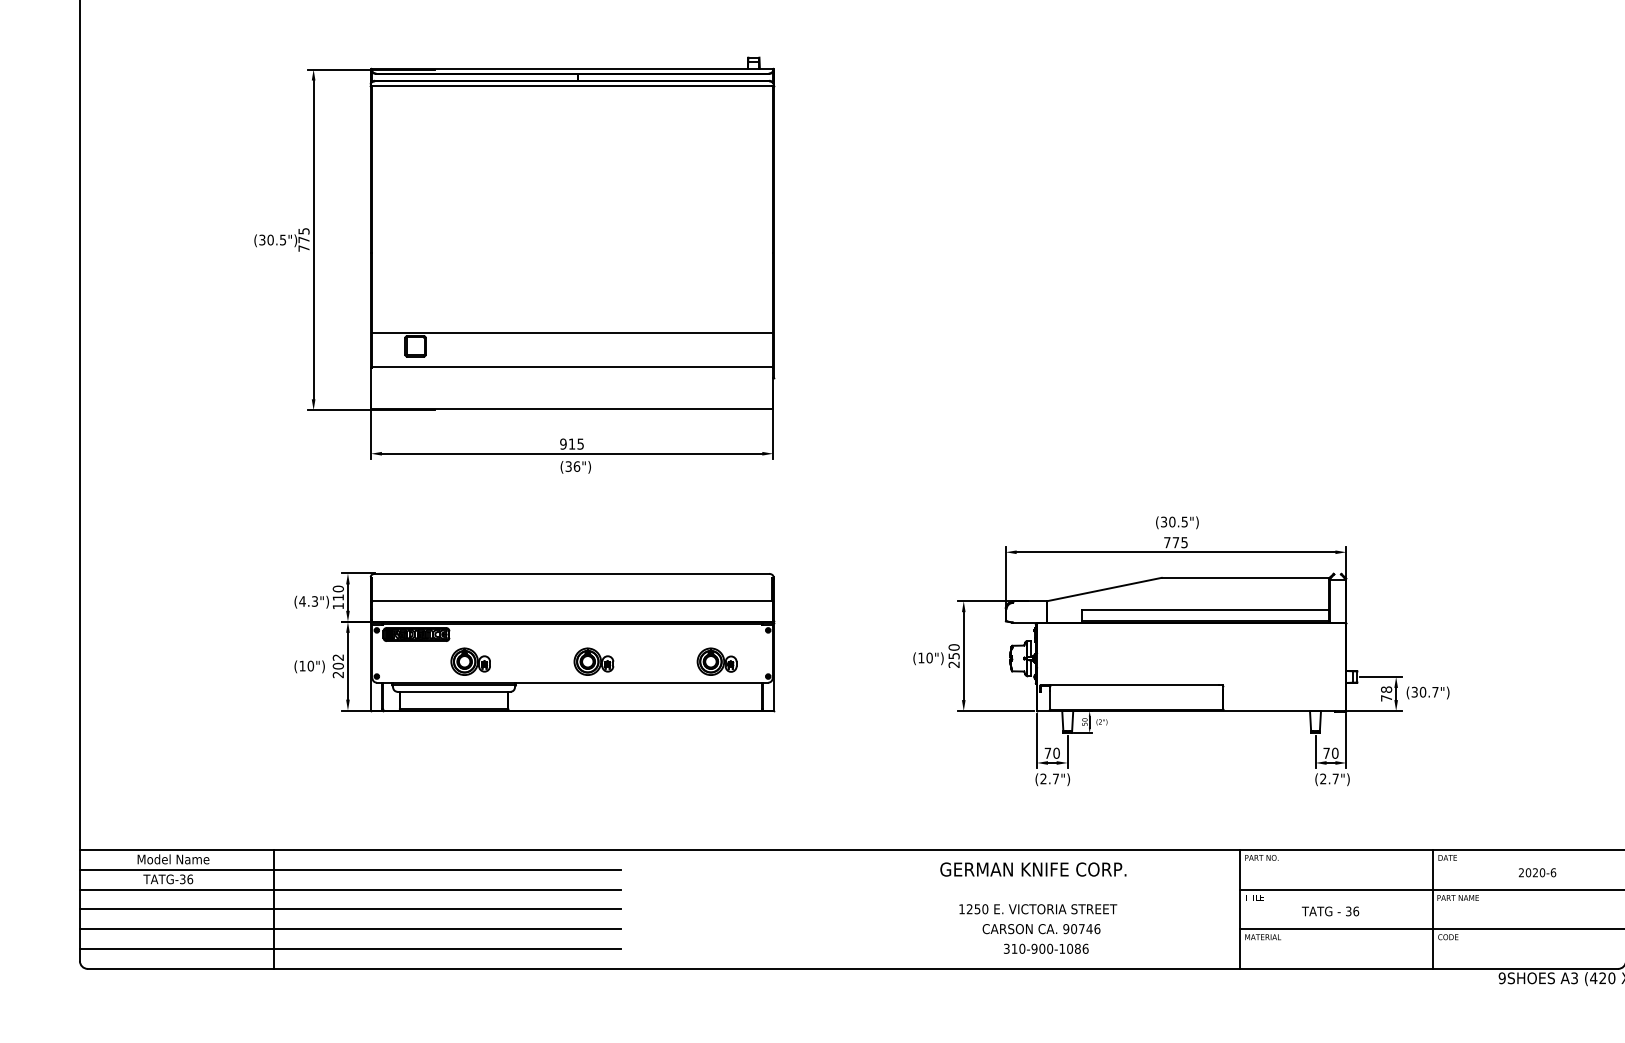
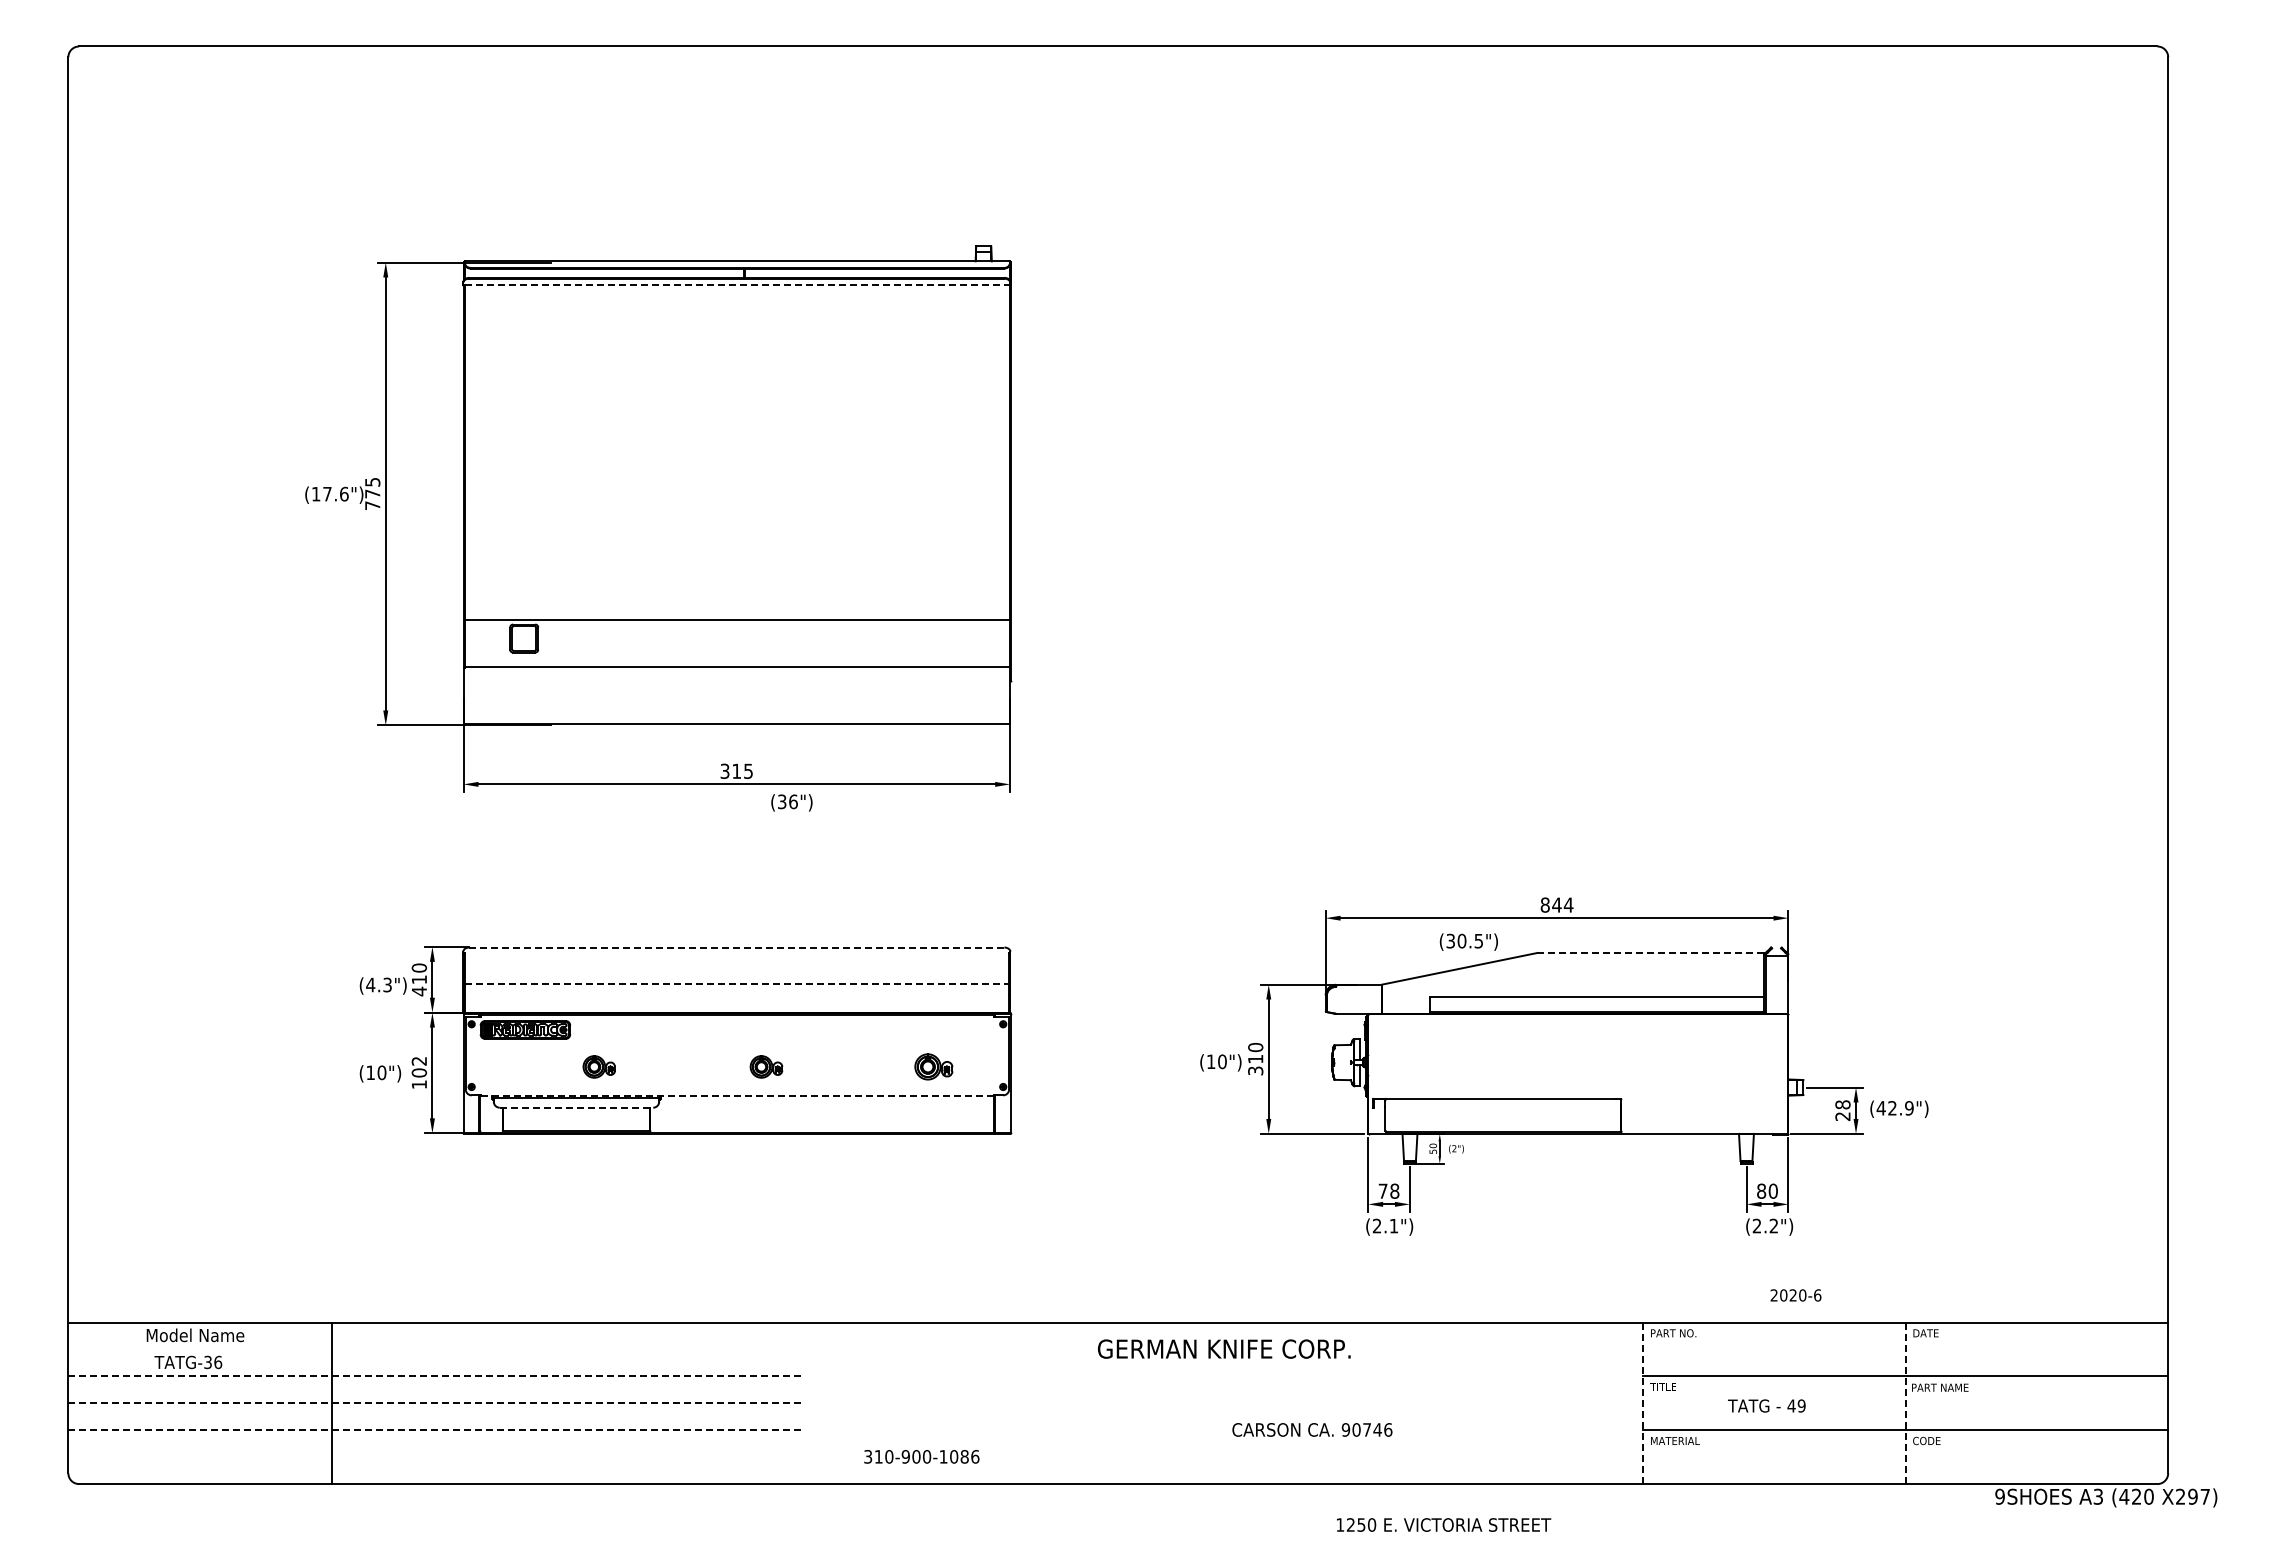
line: (572, 86) -> (737, 285), solid -> dashed
text: (272, 239) -> (330, 493), (30.5") -> (17.6")
text: (563, 443) -> (724, 770), 915 -> 315
text: (575, 467) -> (791, 802), moved
text: (1177, 522) -> (1468, 941), moved
text: (1175, 542) -> (1556, 904), 775 -> 844
line: (571, 573) -> (736, 947), solid -> dashed
line: (1244, 577) -> (1650, 952), solid -> dashed
line: (572, 600) -> (737, 983), solid -> dashed
text: (338, 606) -> (419, 991), 110 -> 410
text: (954, 660) -> (1255, 1065), 250 -> 310
part: (470, 661) -> (599, 1066), size x0.6
part: (593, 661) -> (766, 1066), size x0.6
part: (716, 661) -> (933, 1066), size x0.7
text: (337, 674) -> (418, 1084), 202 -> 102
line: (572, 683) -> (737, 1096), solid -> dashed
line: (454, 691) -> (576, 1107), solid -> dashed
text: (1424, 692) -> (1894, 1108), (30.7") -> (42.9")
text: (1386, 698) -> (1842, 1116), 78 -> 28
text: (1056, 752) -> (1394, 1190), 70 -> 78
text: (1326, 752) -> (1761, 1190), 70 -> 80
text: (1335, 778) -> (1773, 1225), (2.7") -> (2.2")
text: (1055, 779) -> (1393, 1226), (2.7") -> (2.1")
line: (350, 869) -> (435, 1349), removed
text: (1033, 869) -> (1224, 1348), moved
text: (1537, 872) -> (1795, 1295), moved
line: (350, 889) -> (435, 1376), solid -> dashed
text: (1038, 908) -> (1444, 1524), moved
line: (350, 909) -> (435, 1403), solid -> dashed
line: (1239, 909) -> (1643, 1403), solid -> dashed
line: (1432, 909) -> (1905, 1403), solid -> dashed
text: (1352, 911) -> (1796, 1405), 36 -> 49
text: (1041, 928) -> (1312, 1429), moved
line: (350, 929) -> (435, 1430), solid -> dashed
text: (1046, 948) -> (921, 1456), moved
line: (350, 949) -> (435, 1457), removed

